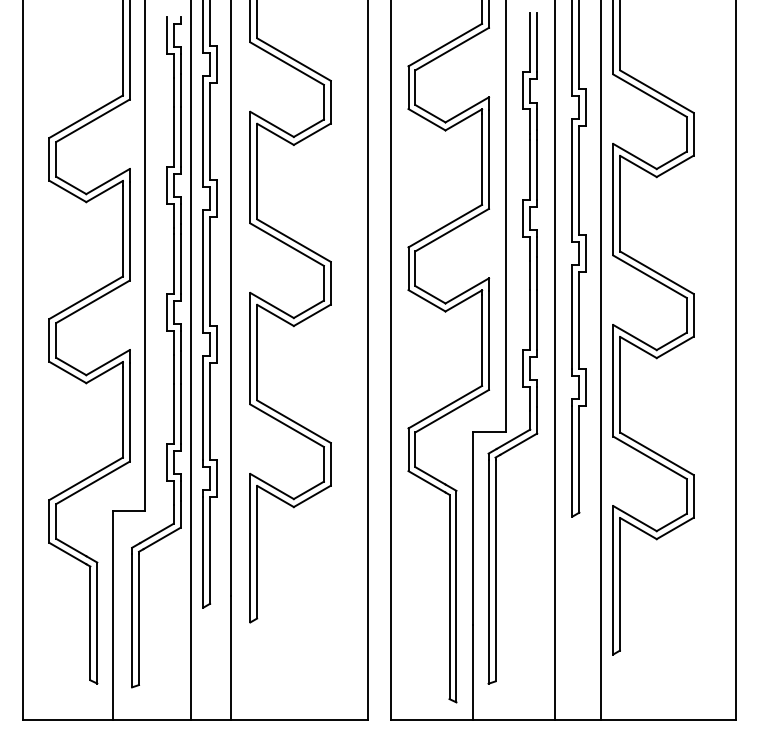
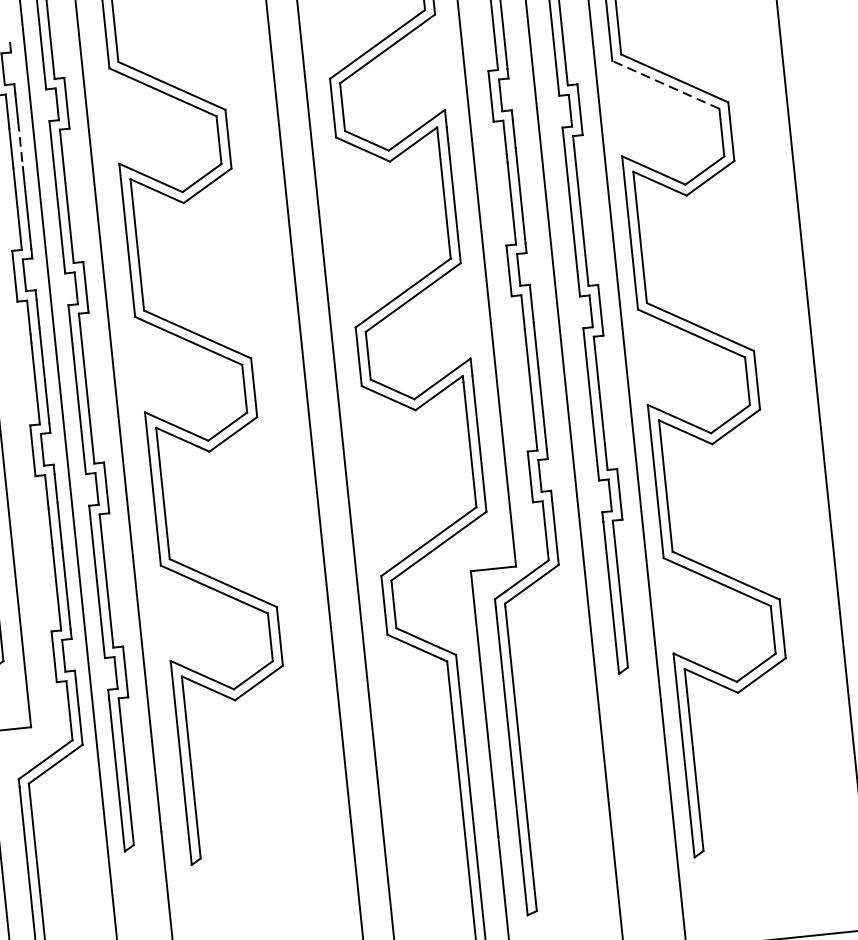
line: (180, 91) -> (20, 145), solid -> dashed
line: (649, 95) -> (665, 84), solid -> dashed

